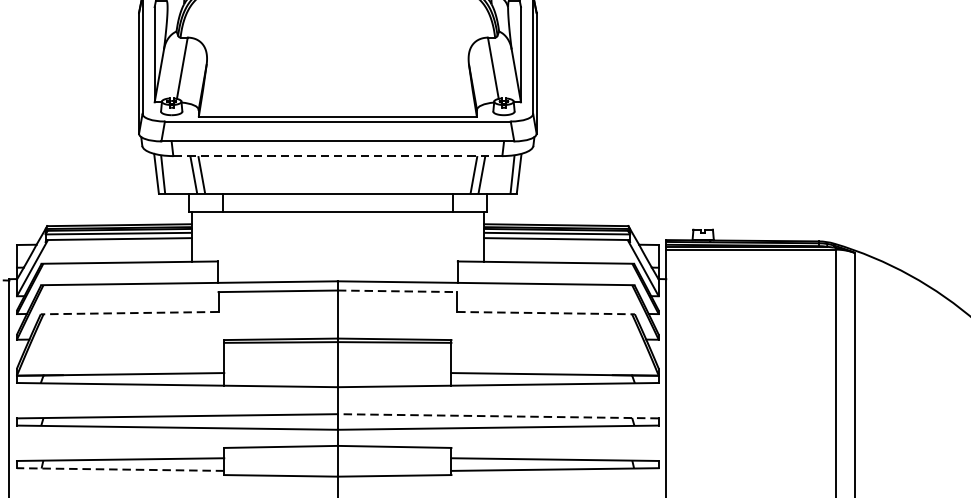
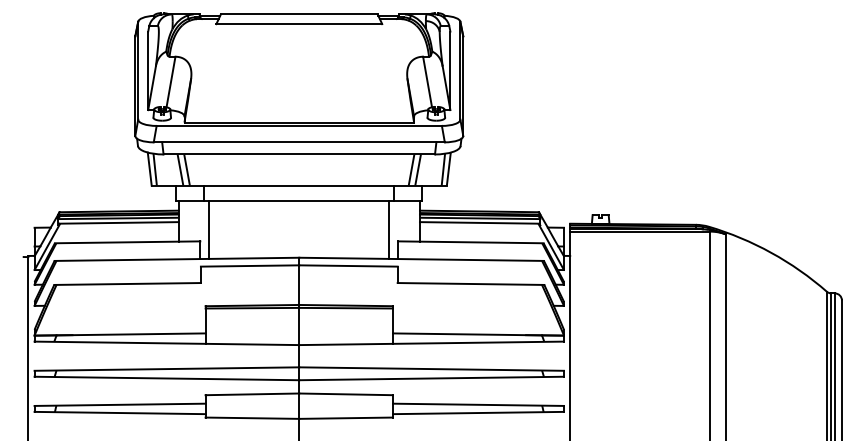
line: (338, 156) -> (299, 154), dashed -> solid
line: (228, 247) -> (209, 229), added
line: (447, 247) -> (389, 229), added
line: (397, 290) -> (348, 265), dashed -> solid
line: (129, 313) -> (127, 284), dashed -> solid
line: (546, 313) -> (471, 284), dashed -> solid
line: (498, 416) -> (431, 369), dashed -> solid
line: (121, 470) -> (120, 413), dashed -> solid

